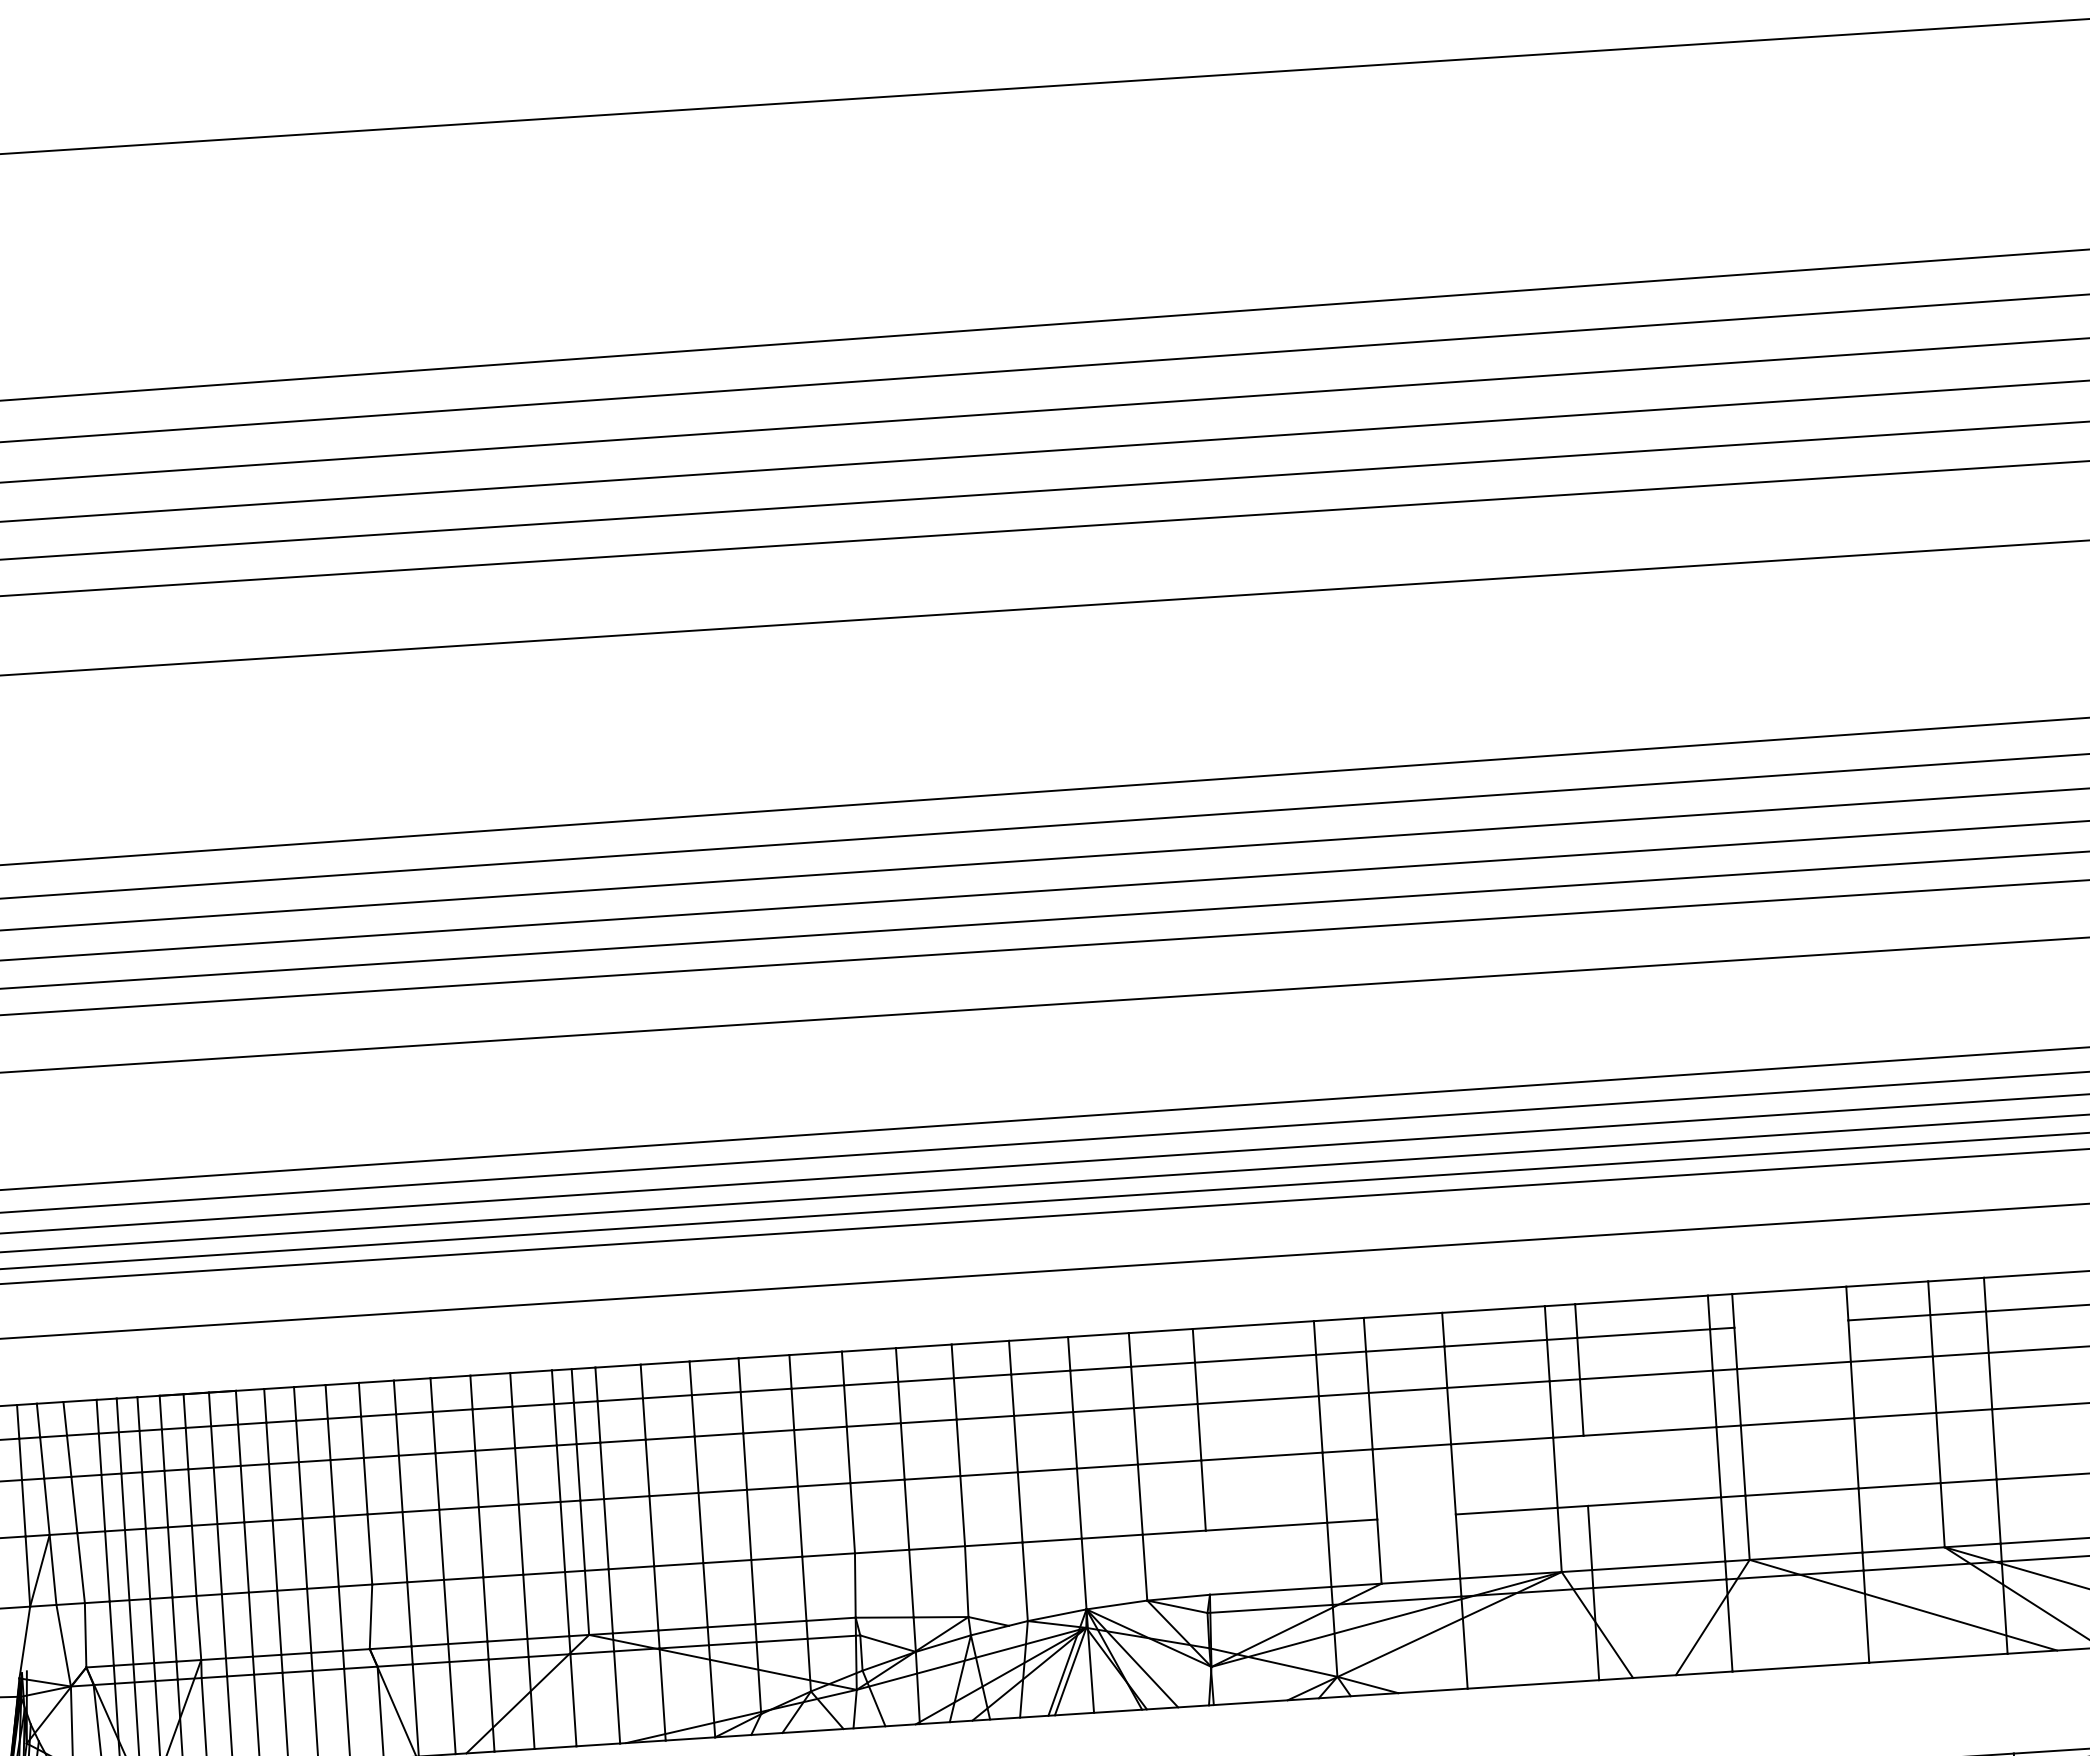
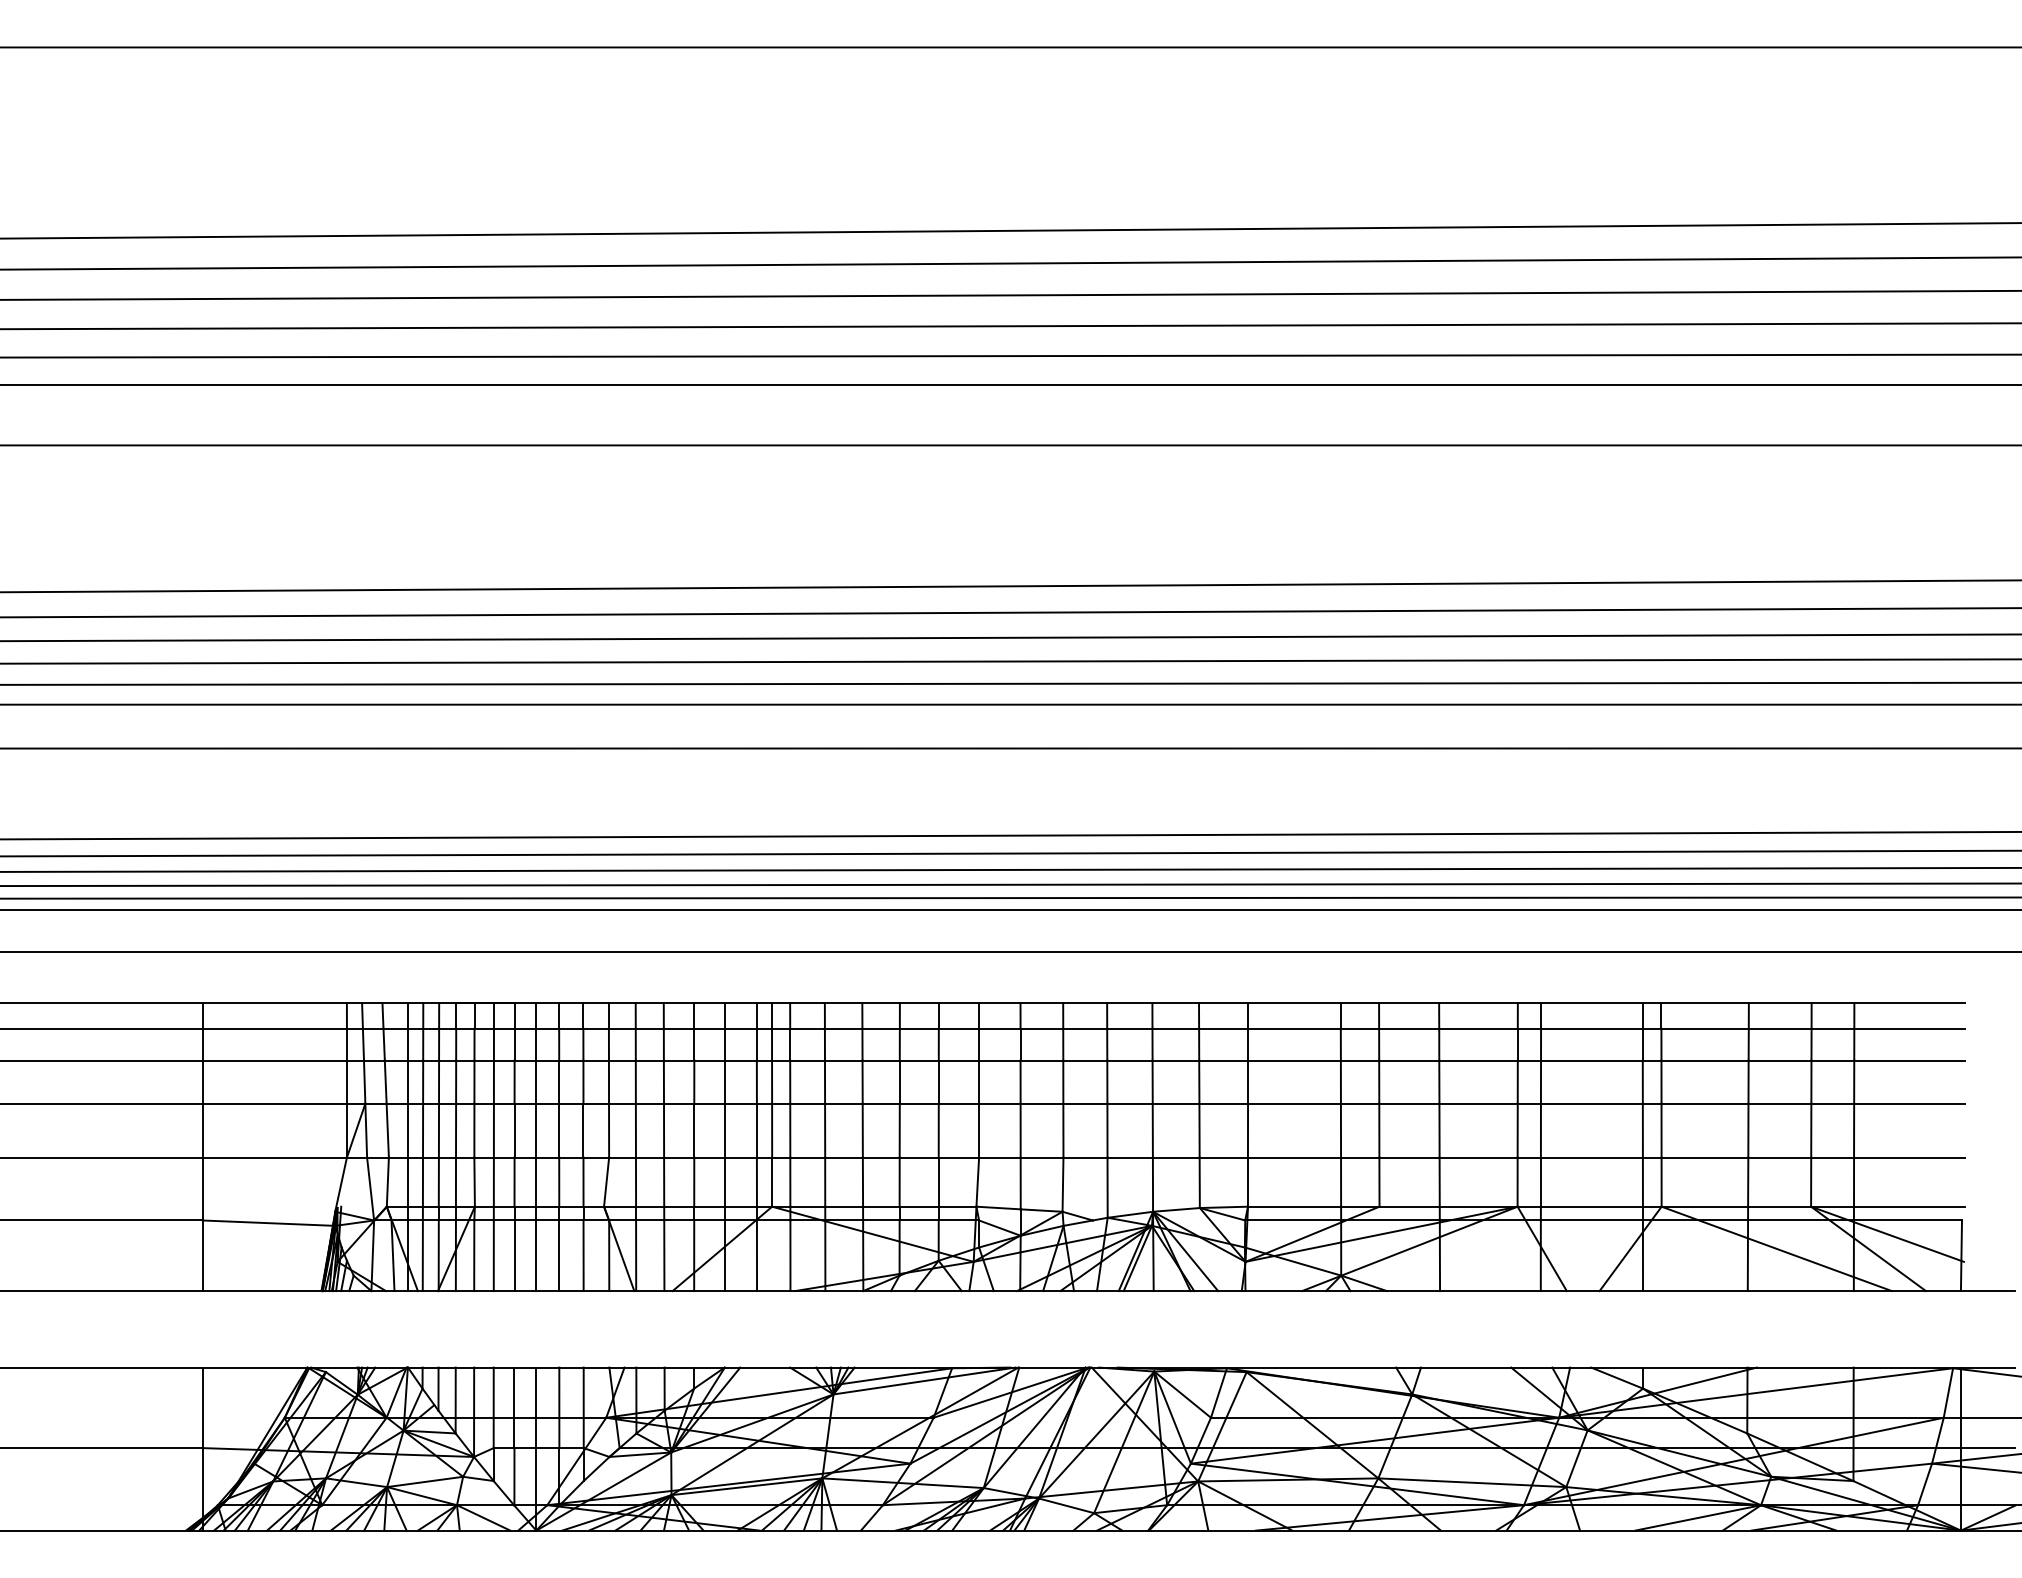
line: (1790, 1323) -> (1704, 1028), added
line: (1585, 1470) -> (1540, 1130), added
line: (1416, 1516) -> (1409, 1157), added
line: (1207, 1561) -> (1247, 1181), added

